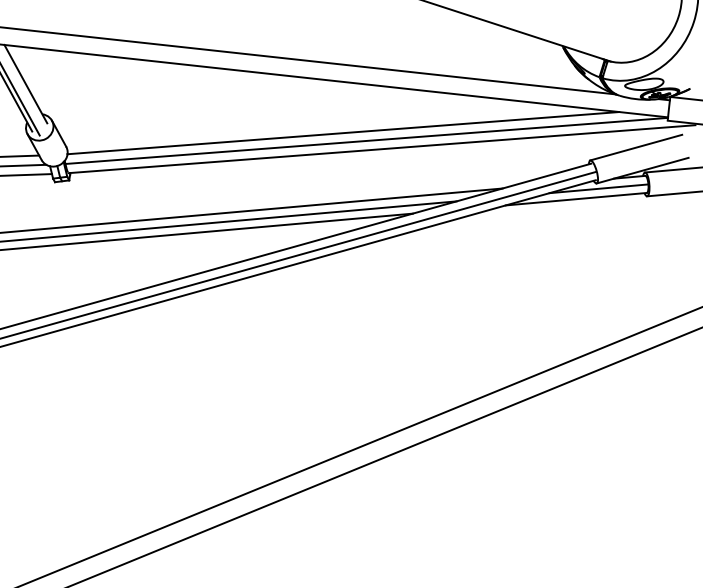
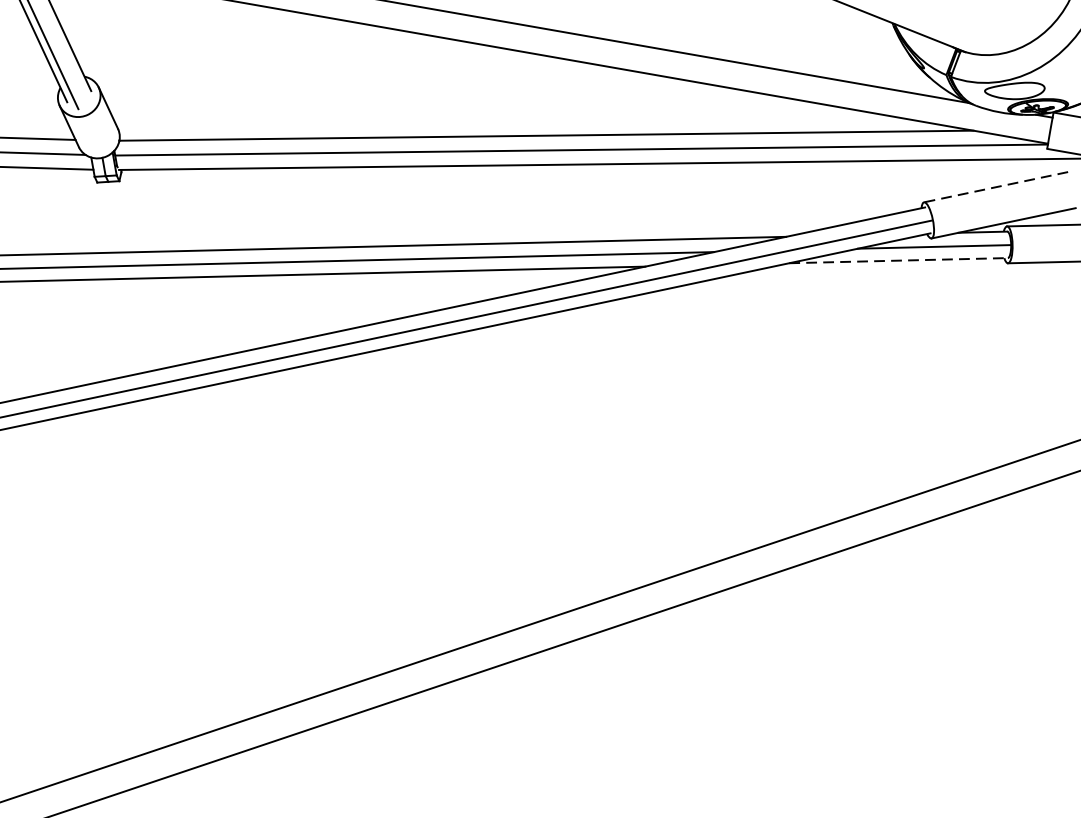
line: (636, 147) -> (996, 187), solid -> dashed
line: (576, 199) -> (898, 261), solid -> dashed

